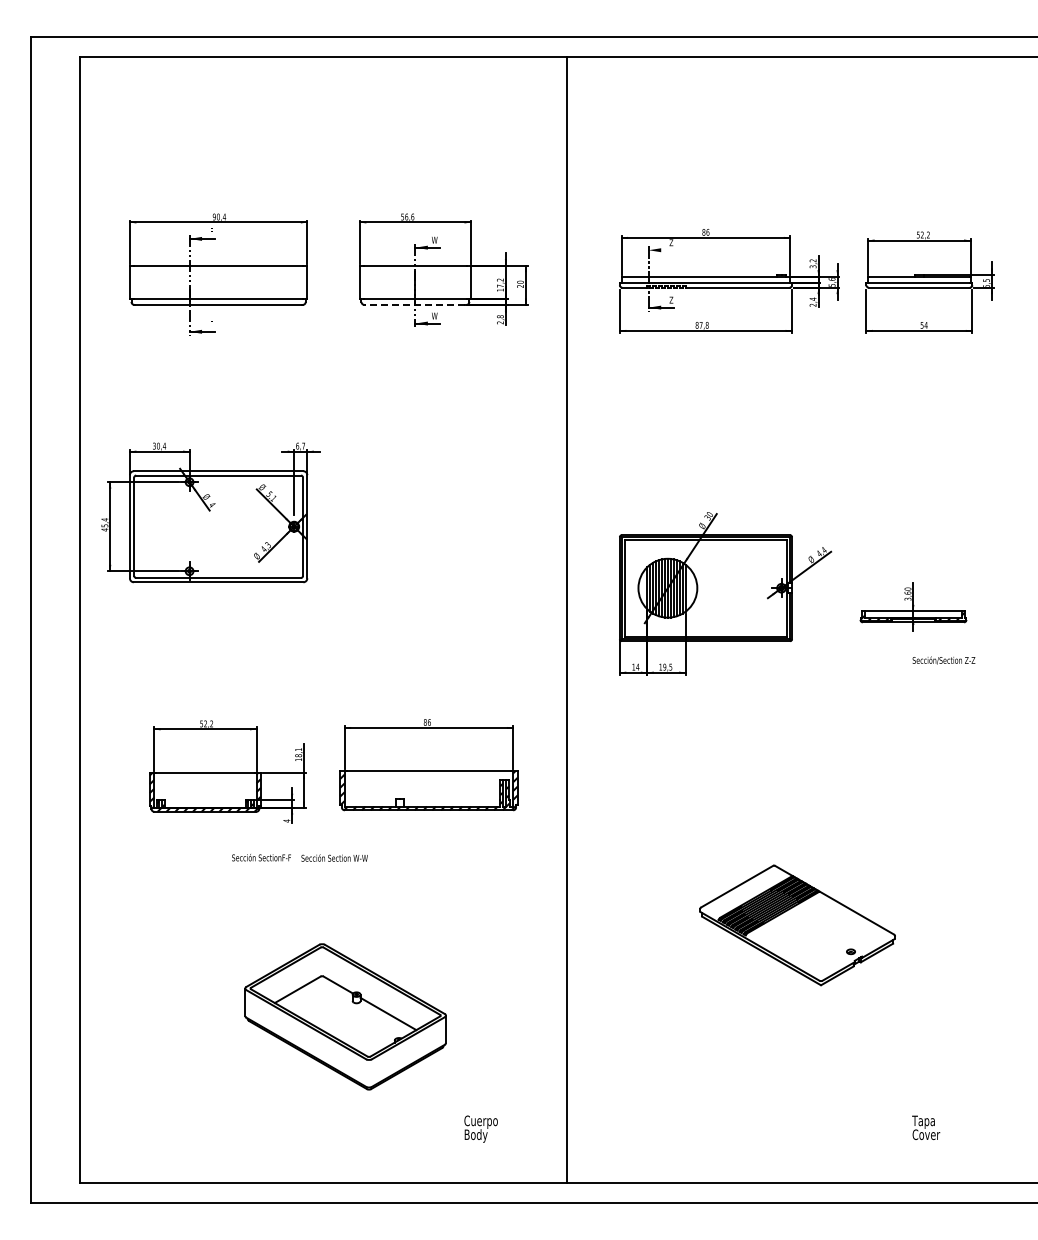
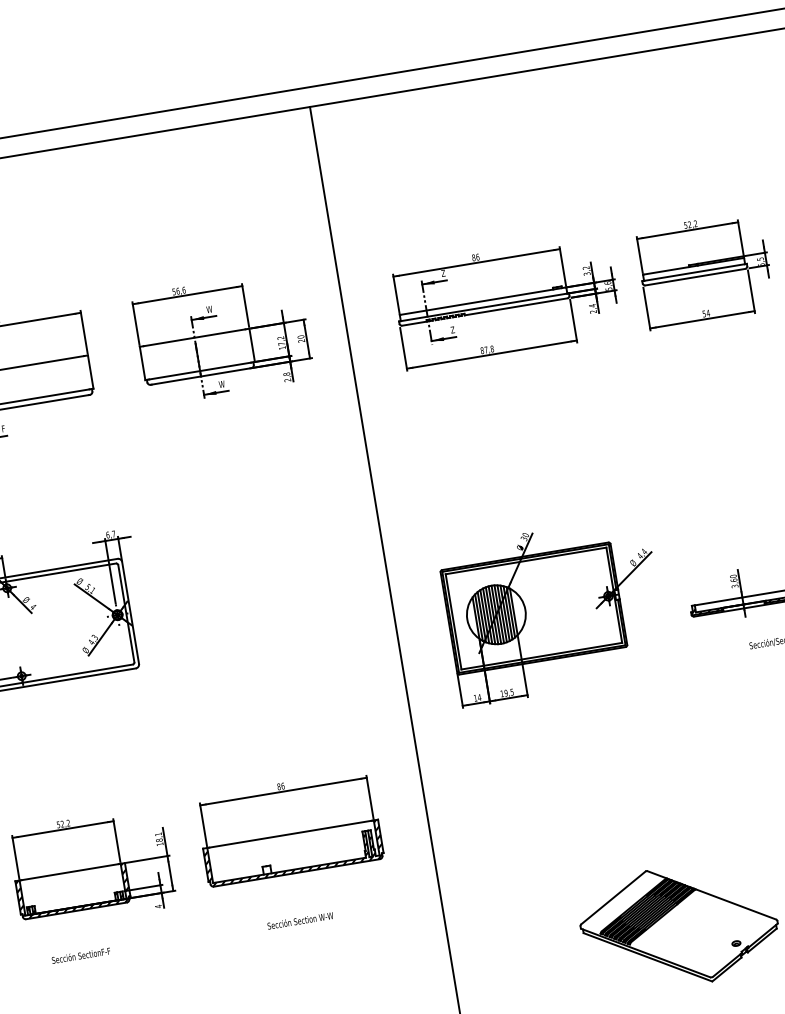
line: (660, 250) -> (433, 282), added
line: (414, 304) -> (200, 376), dashed -> solid
text: (261, 857) -> (81, 955), moved
text: (334, 857) -> (300, 920), moved

